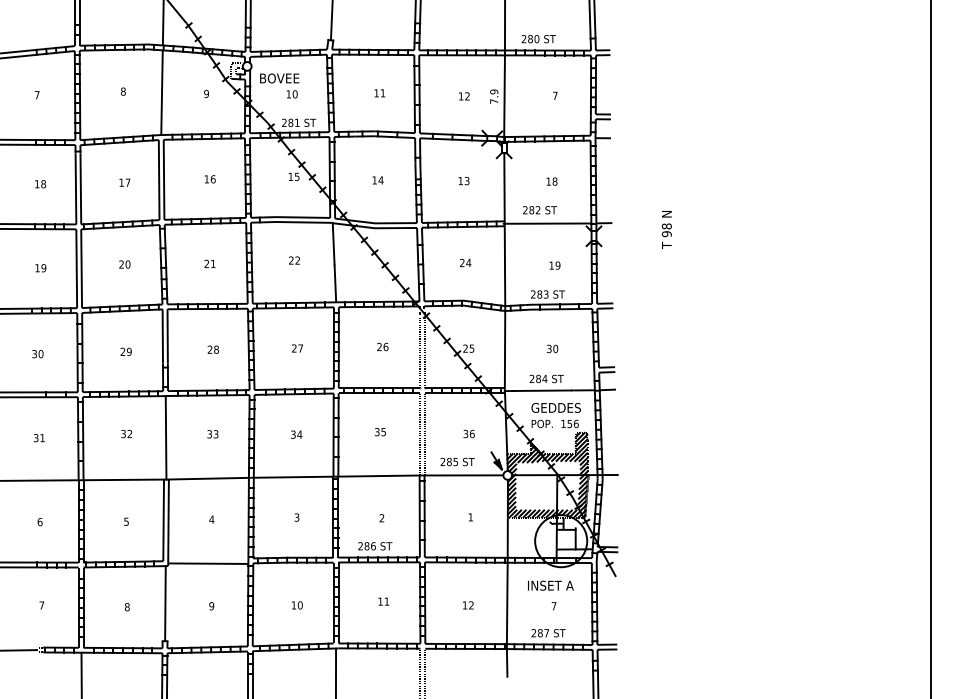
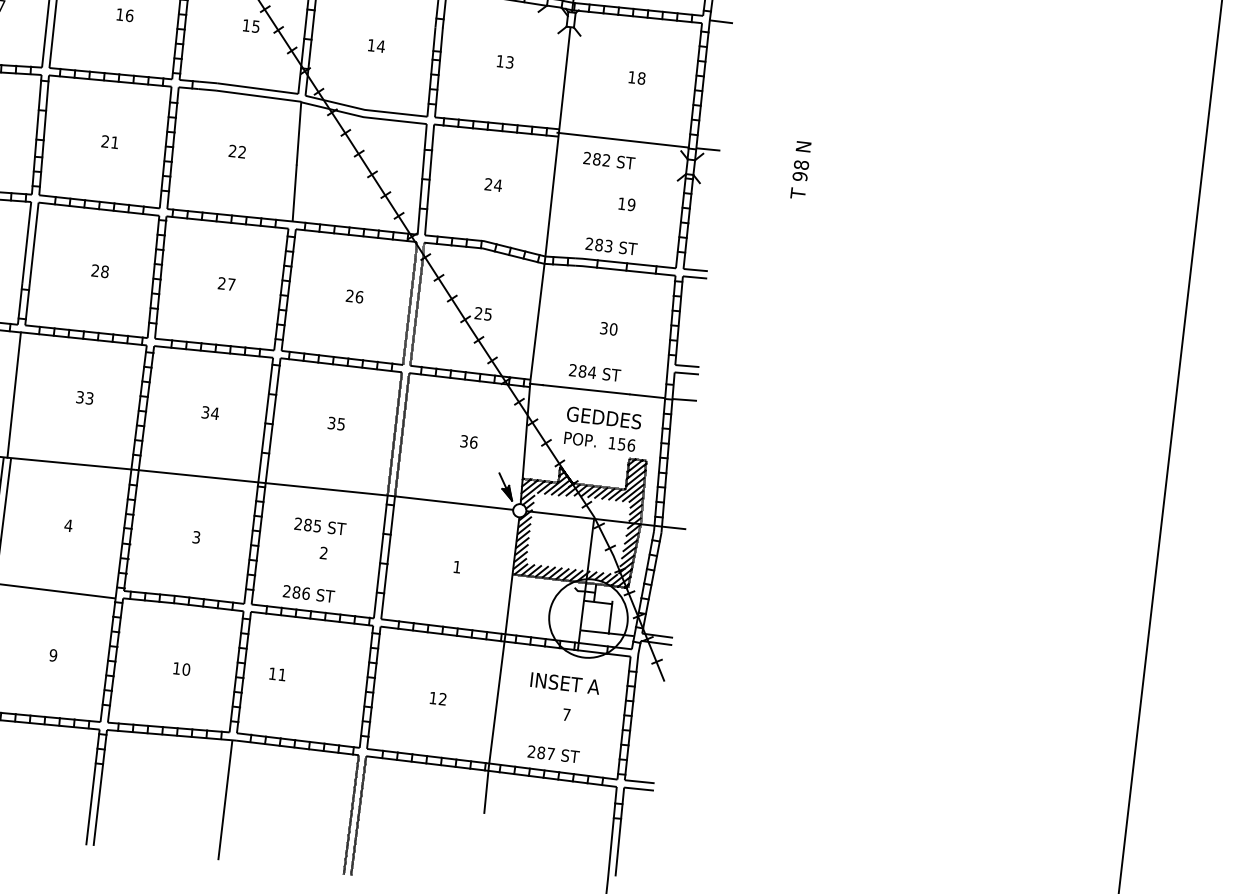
text: (540, 210) -> (609, 161), moved
text: (457, 461) -> (320, 525), moved
text: (383, 601) -> (277, 674), moved

